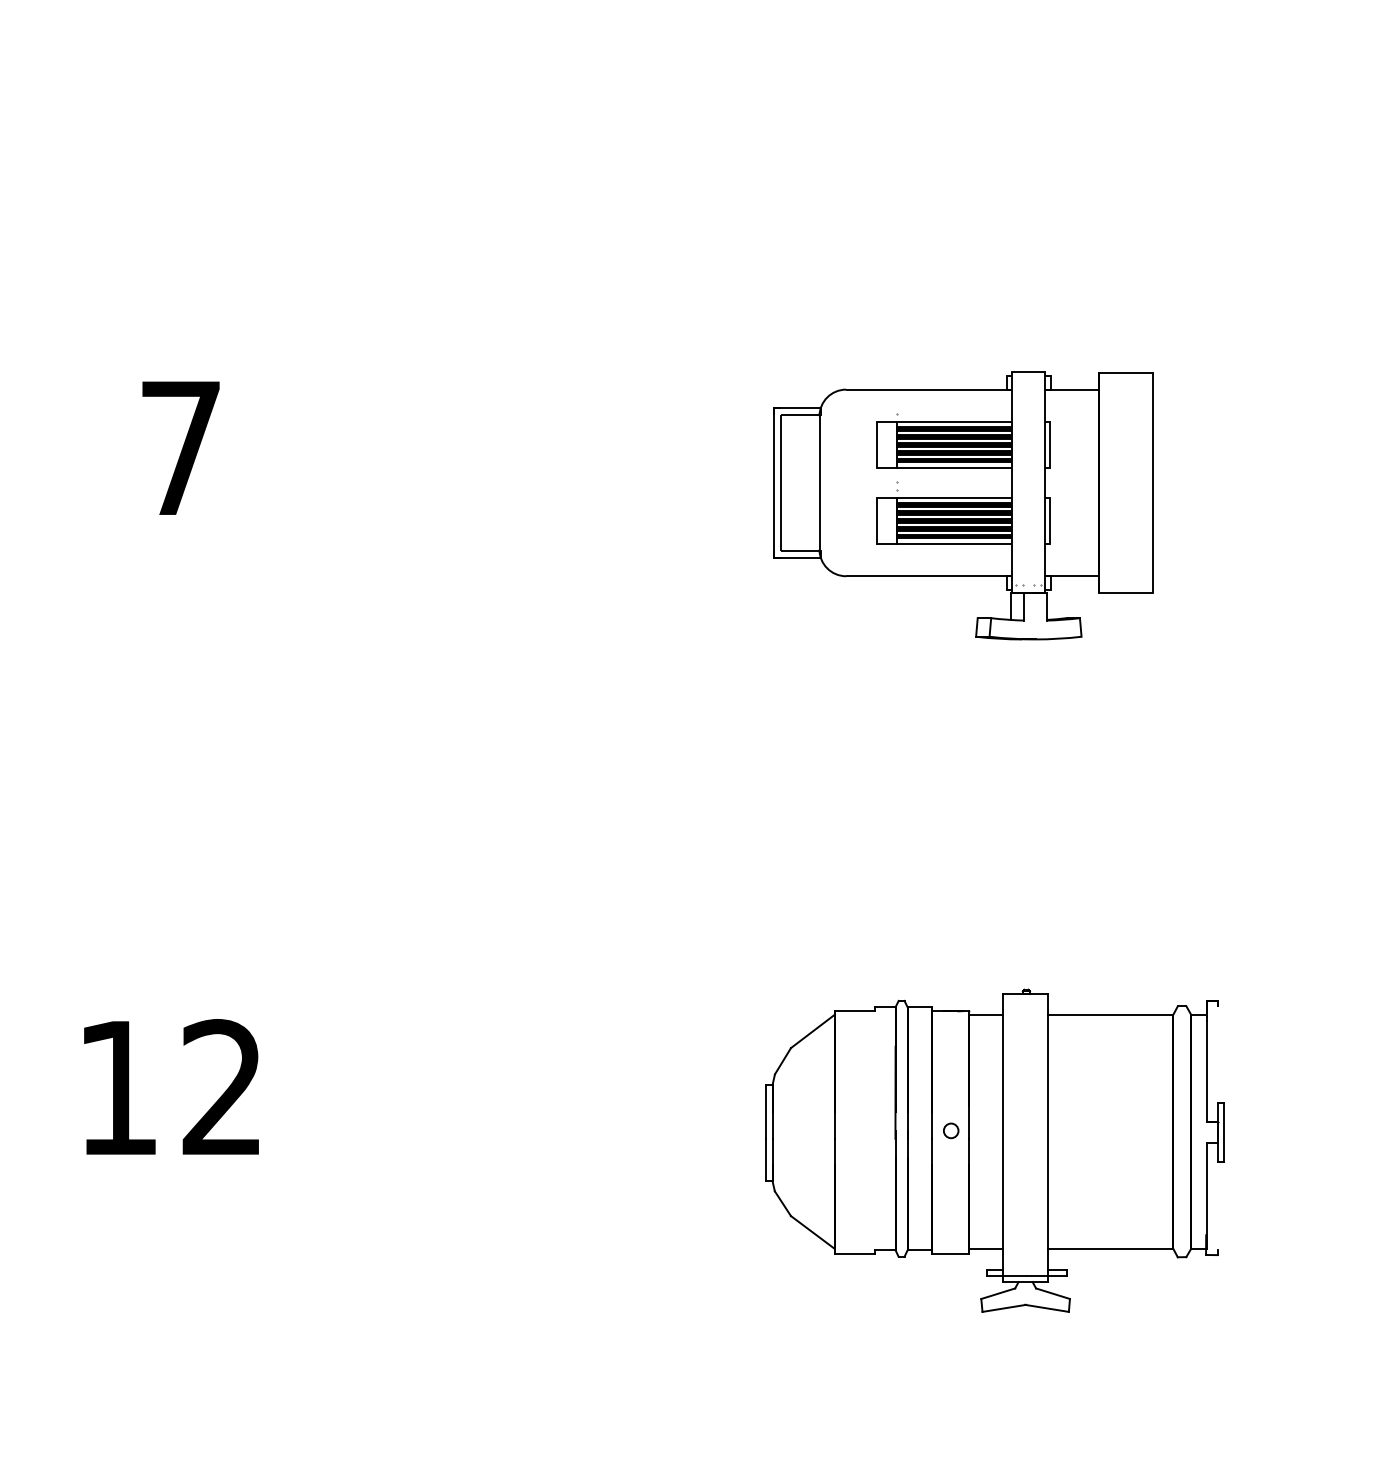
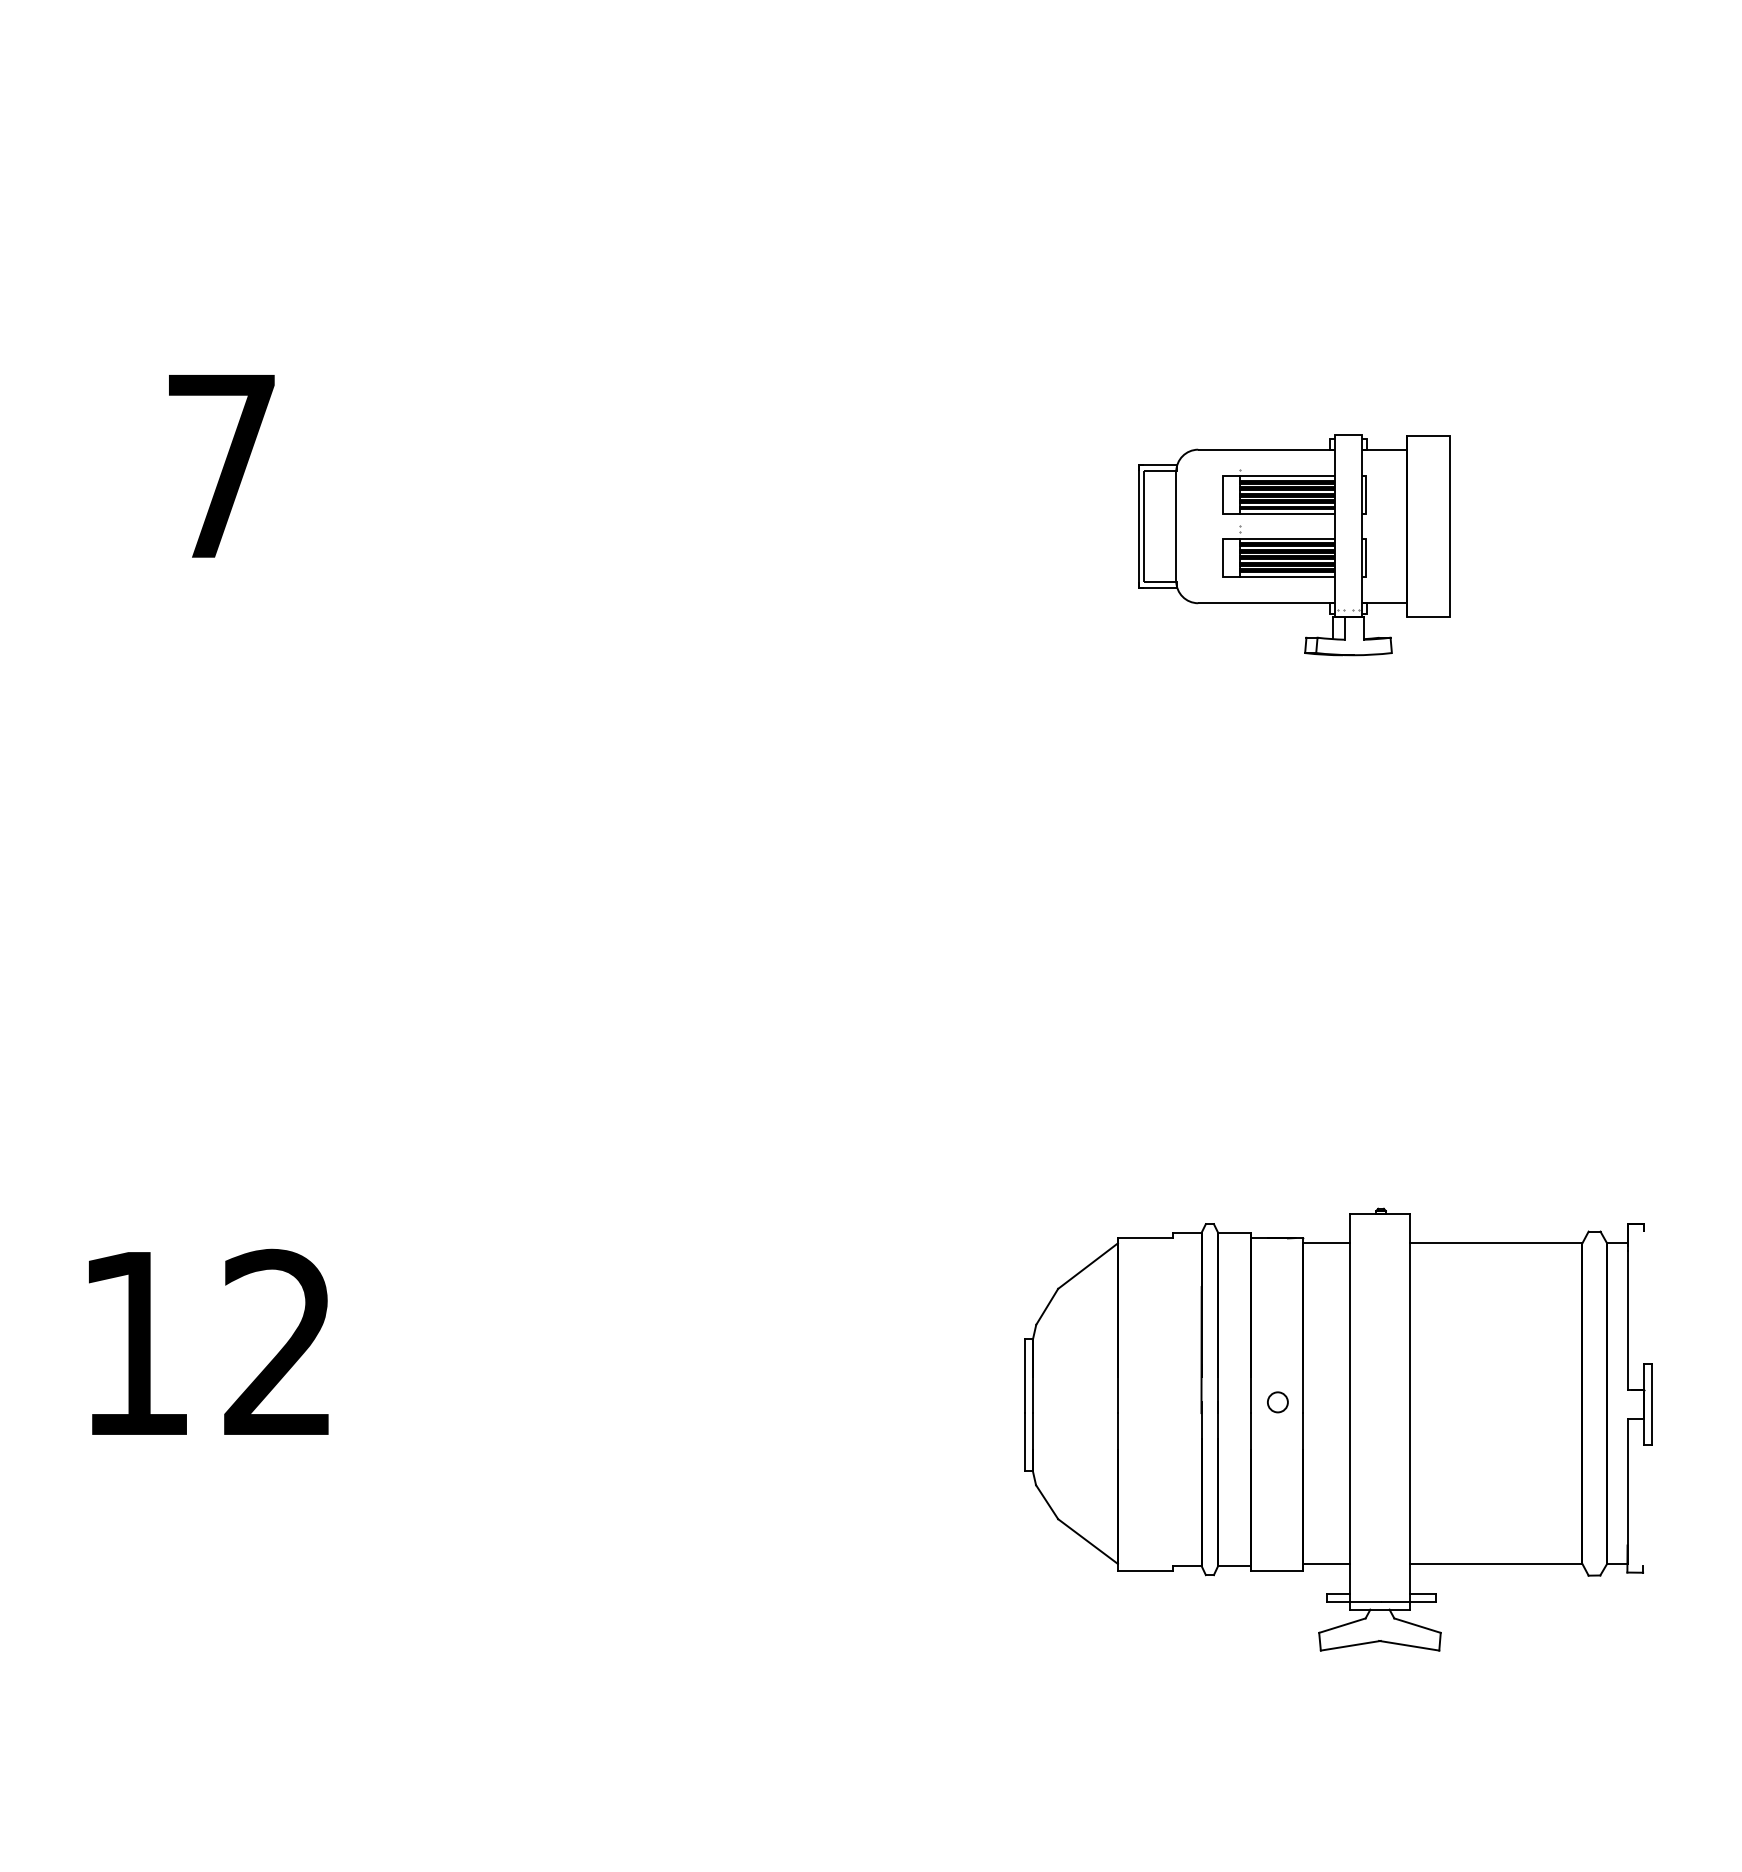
part: (963, 505) -> (1294, 544), size x0.6

